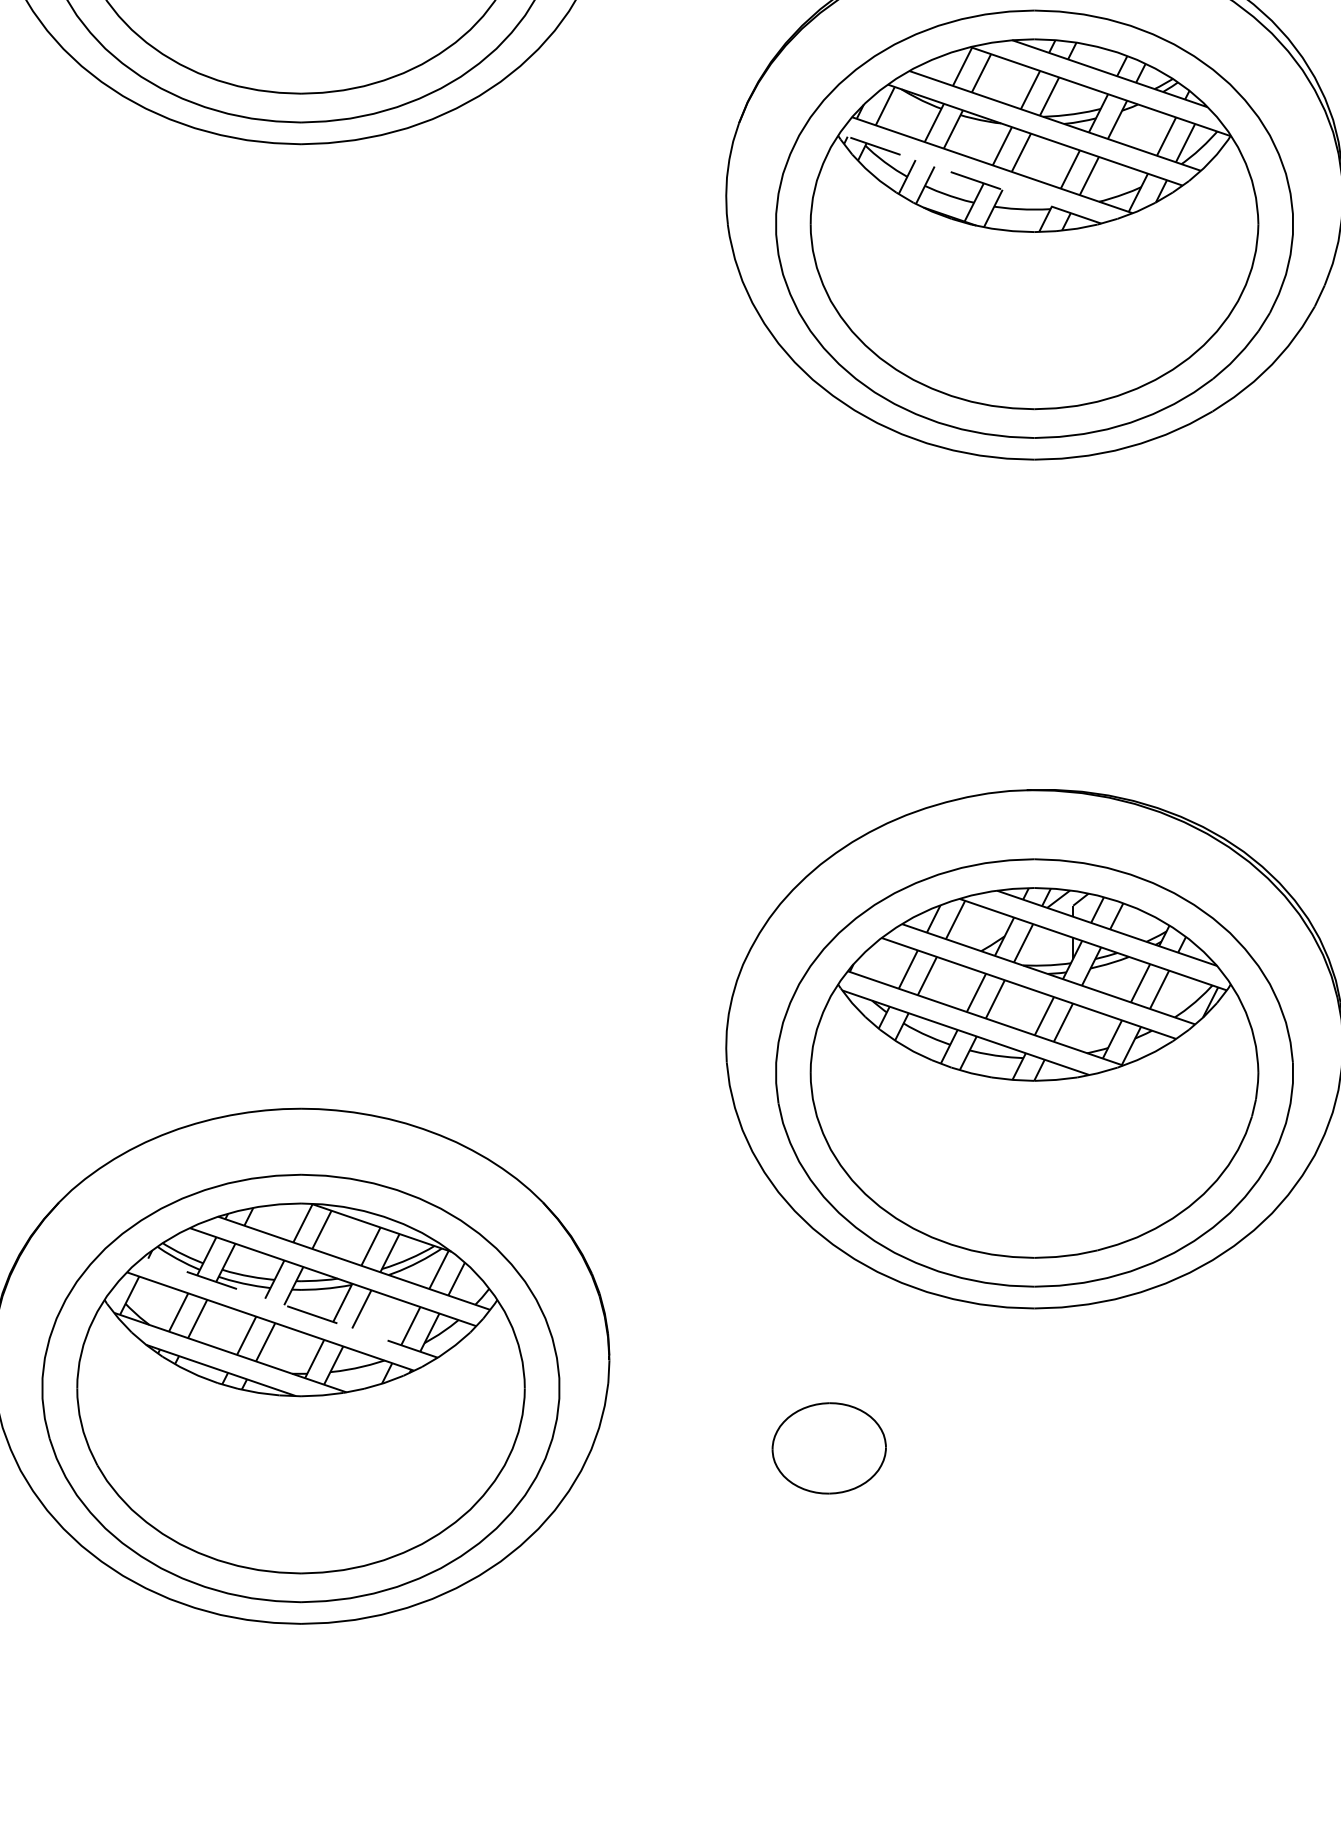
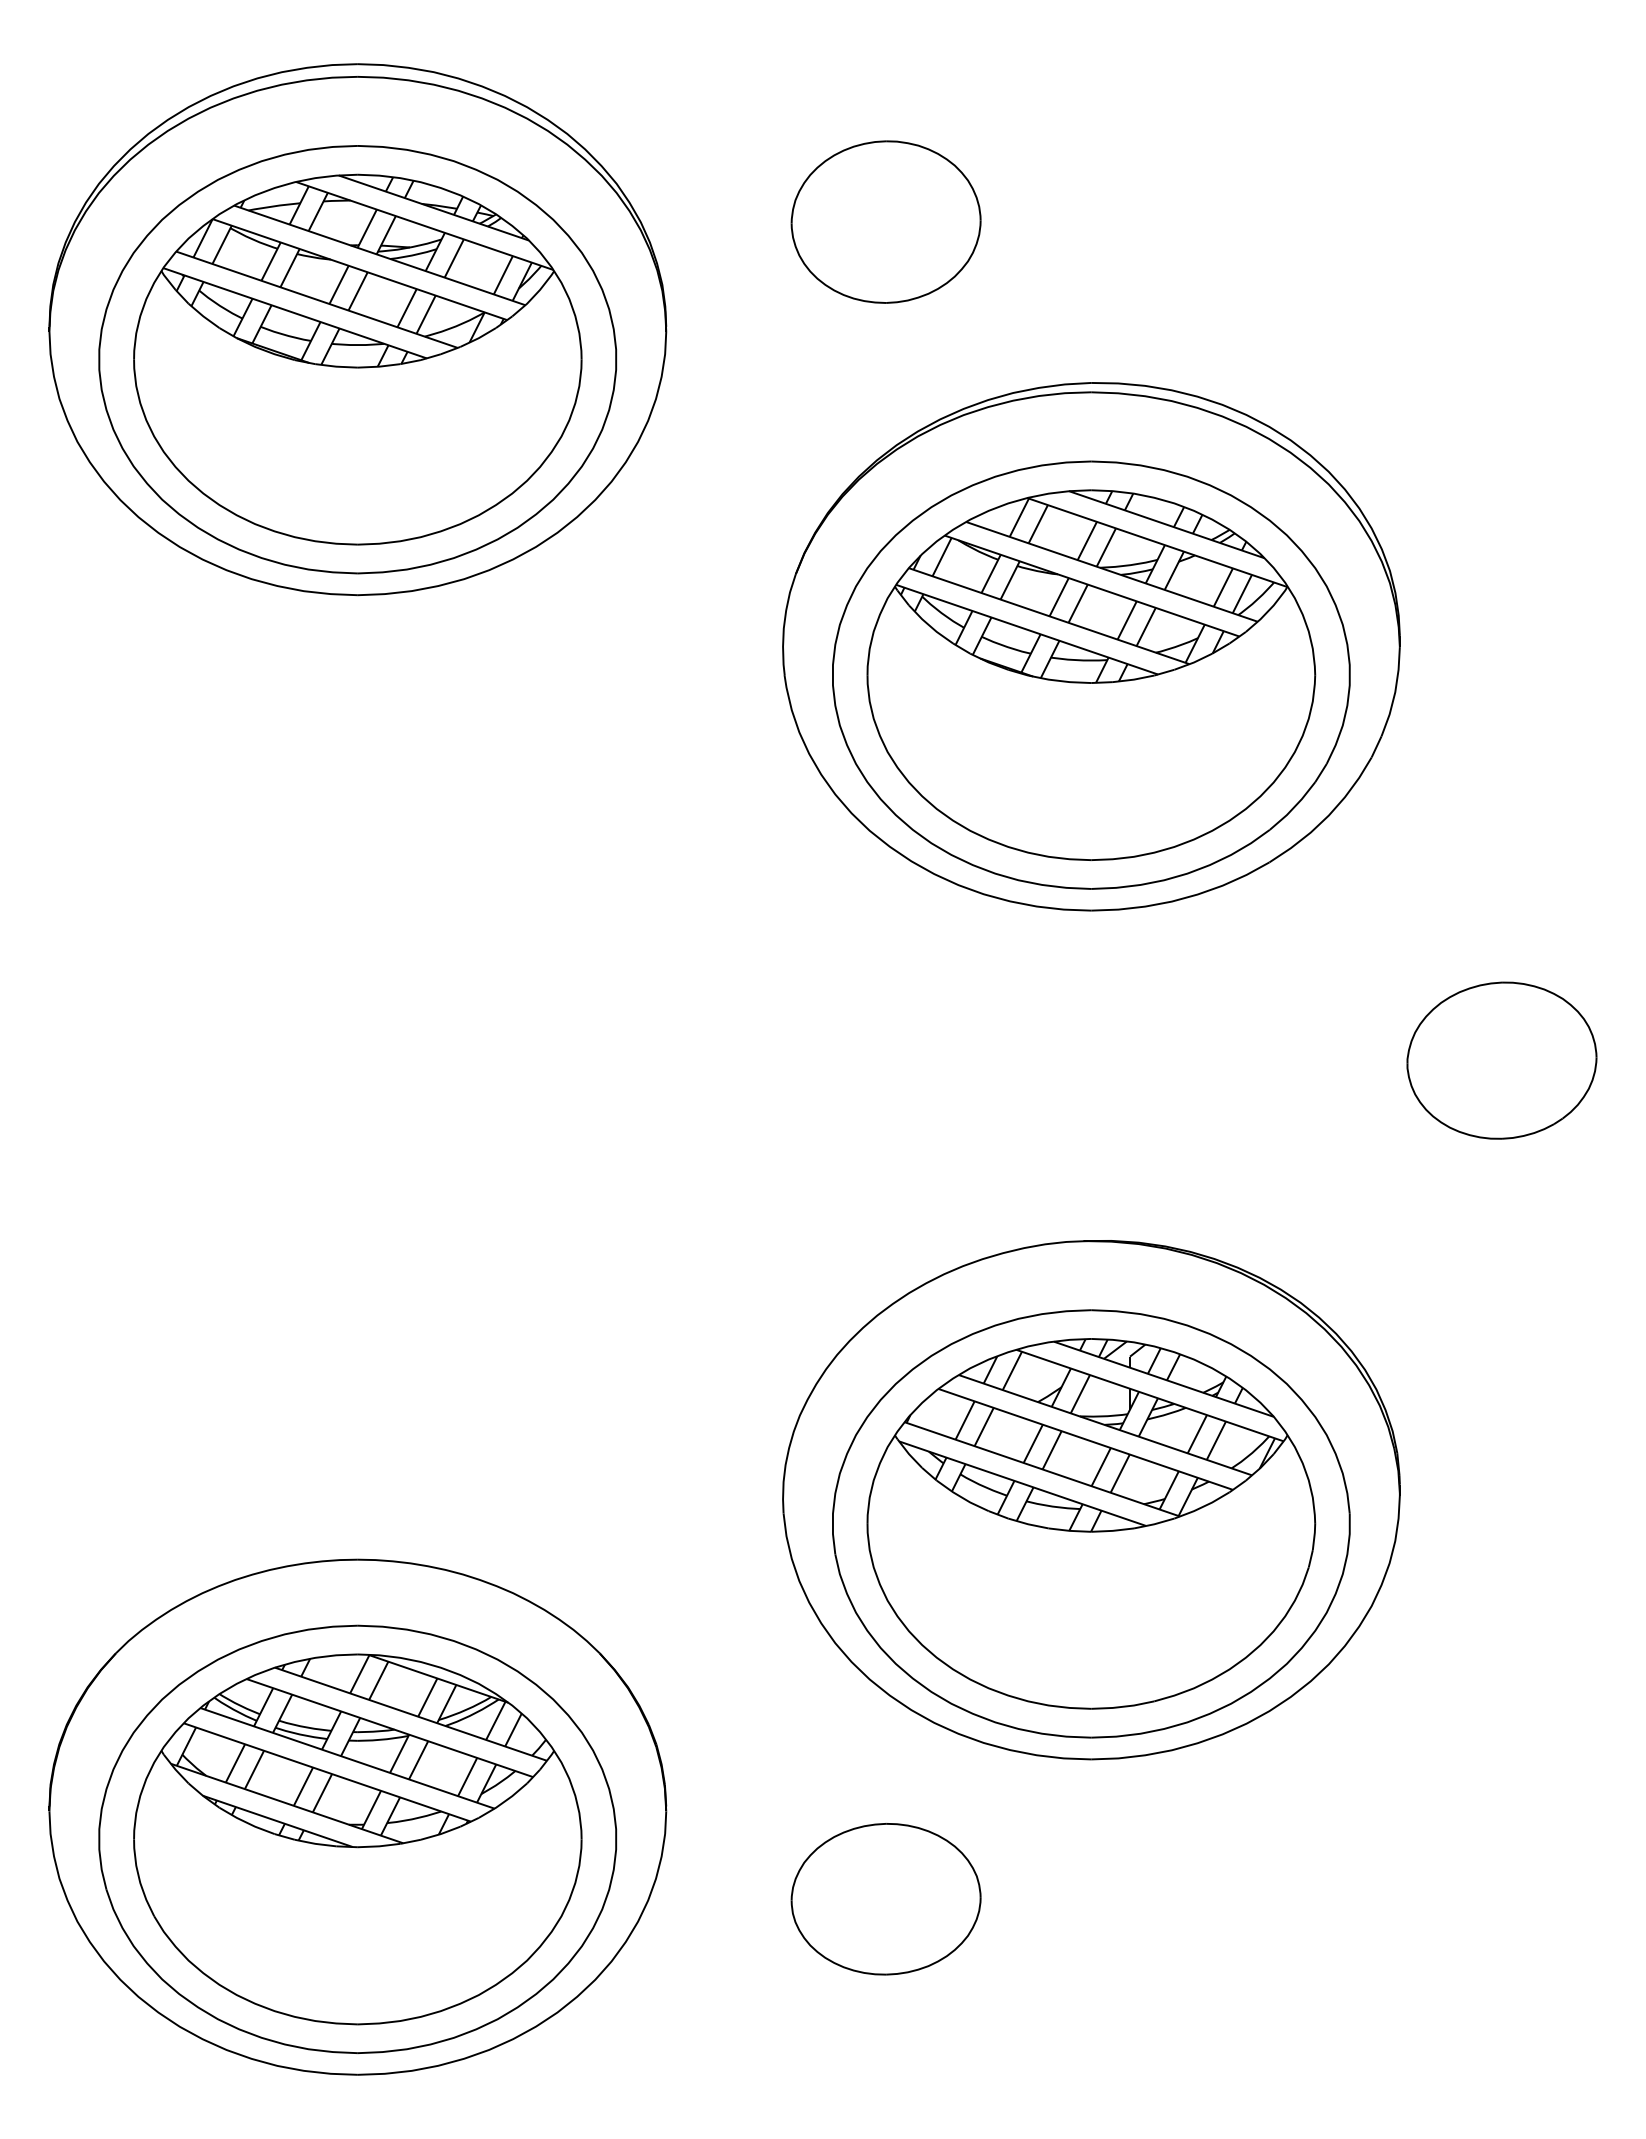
line: (969, 178) -> (1026, 629), dashed -> solid
line: (290, 1307) -> (347, 1758), dashed -> solid
part: (828, 1448) -> (885, 1899), size x1.67

